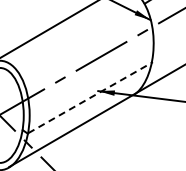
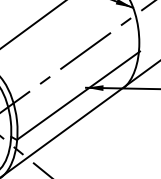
line: (90, 97) -> (78, 95), dashed -> solid

